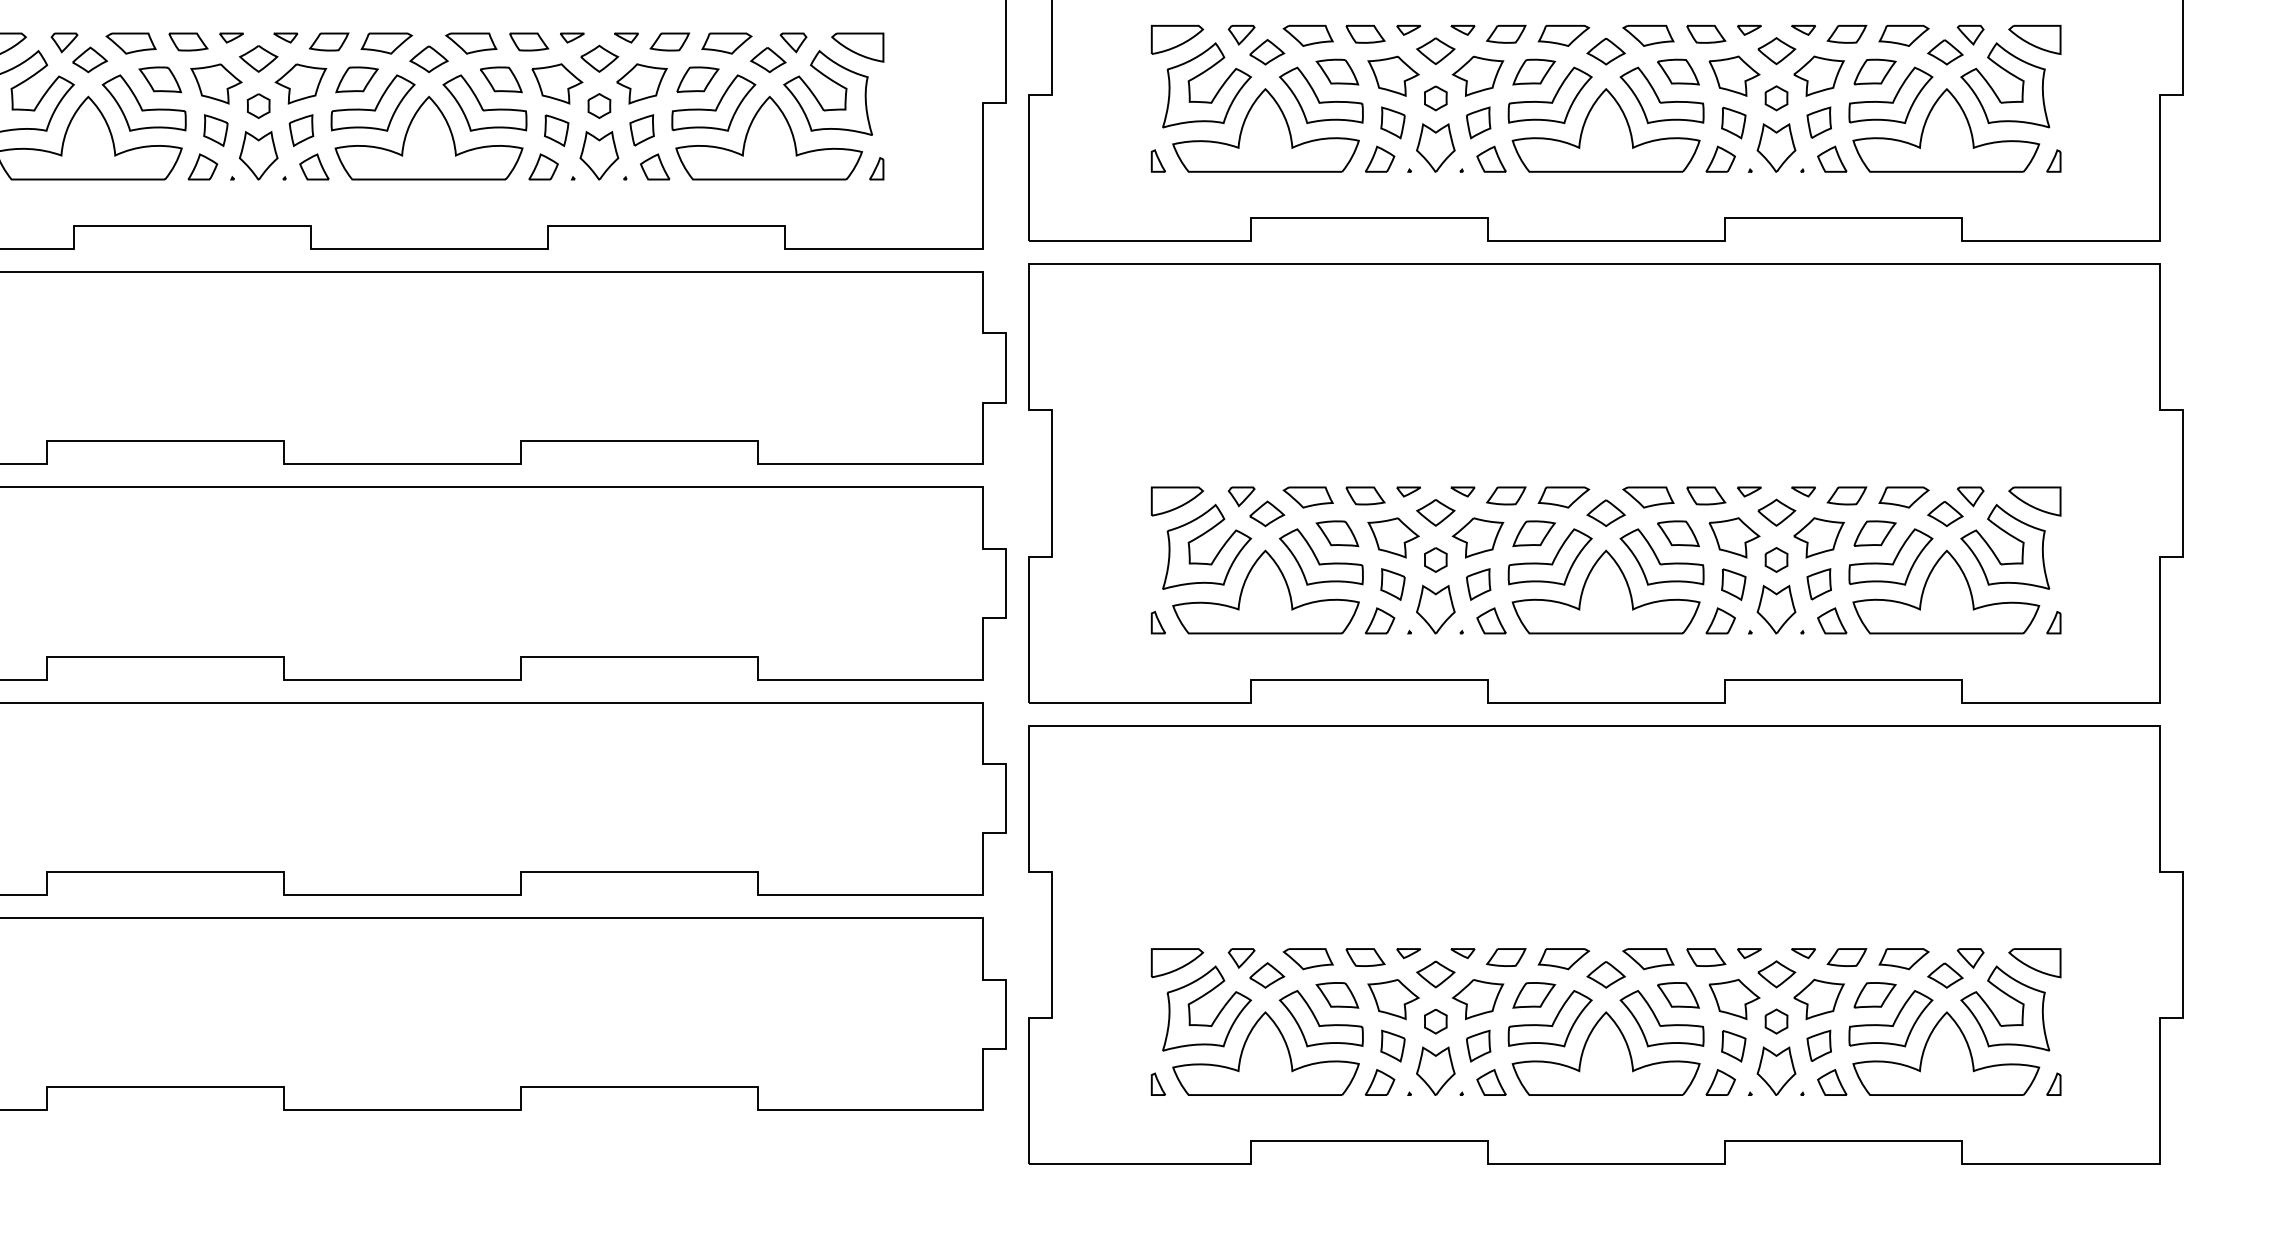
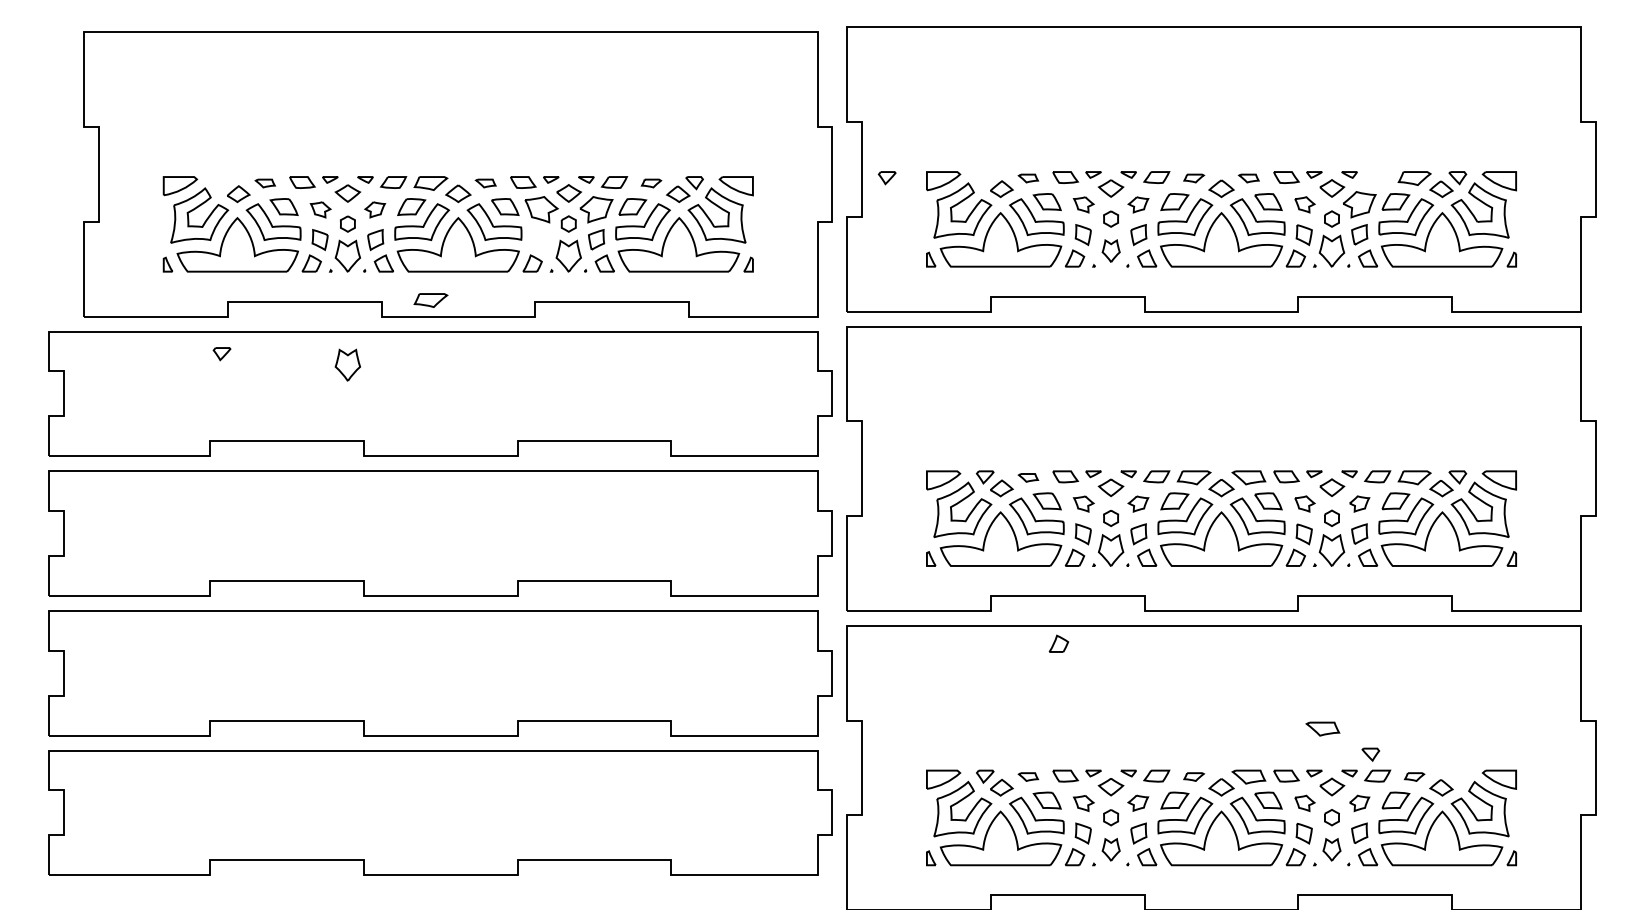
part: (1846, 34) -> (1377, 177), removed
part: (1240, 35) -> (886, 178), moved
part: (1308, 35) -> (1028, 178), size x0.6
part: (1562, 35) -> (1193, 178), size x0.6
part: (1647, 35) -> (1248, 178), size x0.6
part: (63, 43) -> (221, 354), moved
part: (131, 43) -> (265, 183), size x0.6
part: (470, 43) -> (485, 183), size x0.6
part: (726, 43) -> (651, 183), size x0.6
part: (1393, 75) -> (1083, 204), size x0.6
part: (1478, 75) -> (1138, 204), size x0.6
part: (1734, 75) -> (1304, 204), size x0.6
part: (216, 83) -> (320, 209), size x0.6
part: (299, 83) -> (374, 209), size x0.6
part: (555, 131) -> (540, 240), removed
part: (1436, 146) -> (1111, 250), size x0.7
part: (386, 223) -> (430, 300), added
part: (258, 322) -> (347, 364), added
part: (1308, 496) -> (1028, 477), size x0.6
part: (1393, 537) -> (1083, 503), size x0.6
part: (1478, 537) -> (1138, 503), size x0.6
part: (1734, 537) -> (1304, 503), size x0.6
part: (1818, 537) -> (1359, 503), size x0.6
part: (1354, 753) -> (1058, 643), added
part: (1761, 884) -> (1322, 728), added
part: (1308, 958) -> (1028, 776), size x0.6
part: (1562, 958) -> (1193, 776), size x0.6
part: (1903, 958) -> (1414, 776), size x0.6
part: (1970, 958) -> (1370, 754), moved
part: (1476, 998) -> (1137, 802), size x0.6
part: (1393, 999) -> (1083, 803), size x0.6
part: (1734, 999) -> (1304, 803), size x0.6
part: (1818, 999) -> (1359, 803), size x0.6
part: (1436, 1070) -> (1111, 849), size x0.7
part: (1775, 1070) -> (1331, 849), size x0.7

